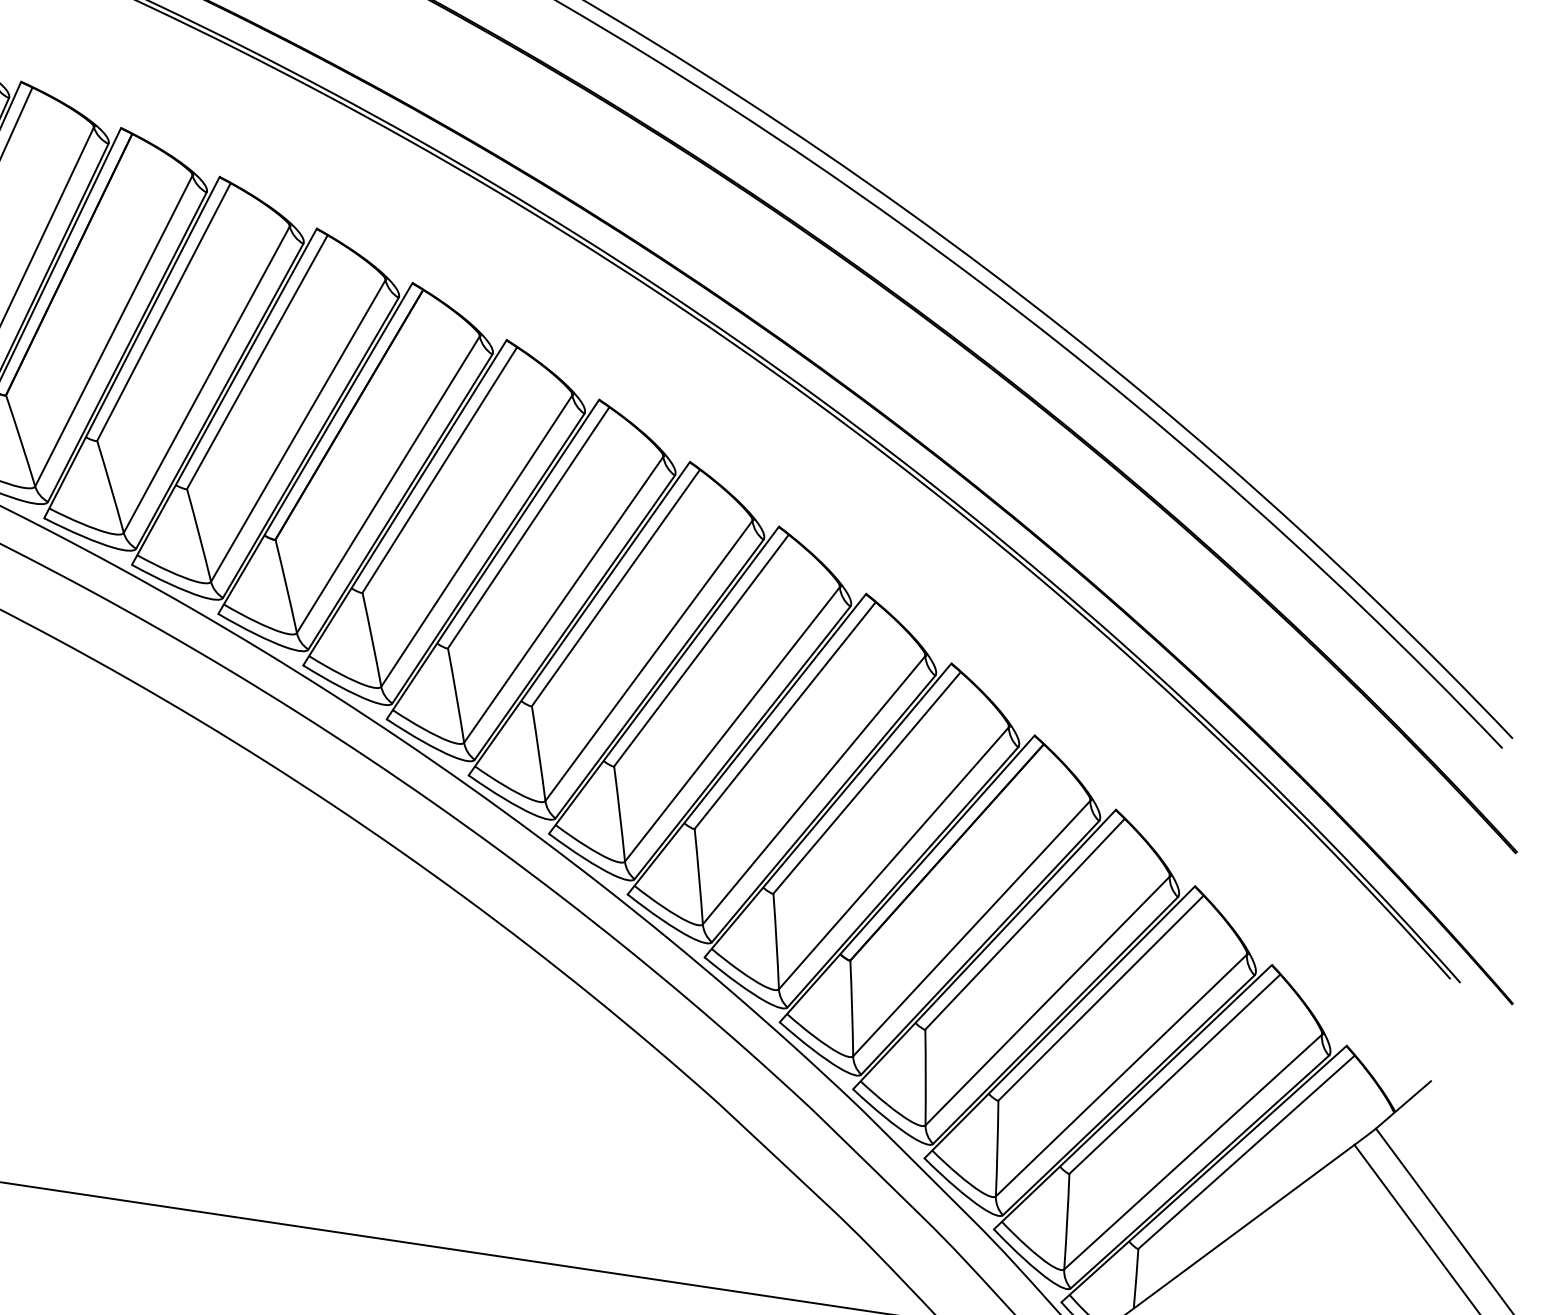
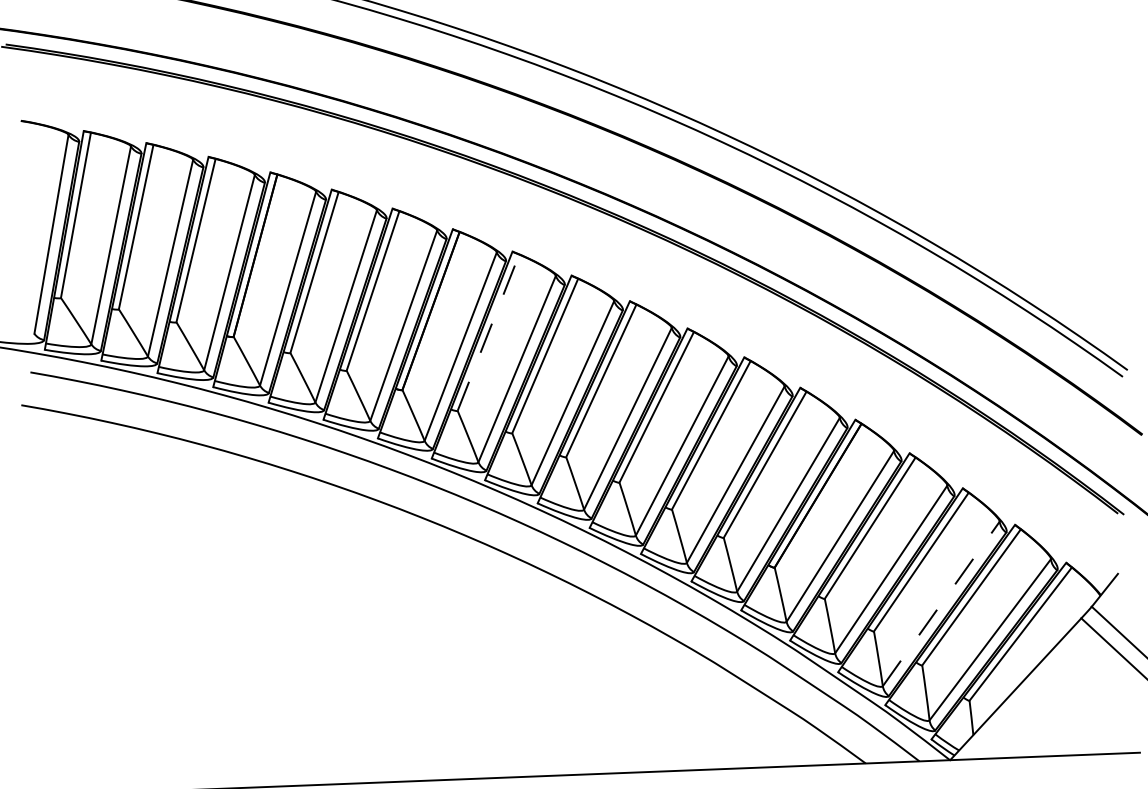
line: (439, 469) -> (488, 332), solid -> dashed
line: (1121, 1074) -> (941, 603), solid -> dashed

